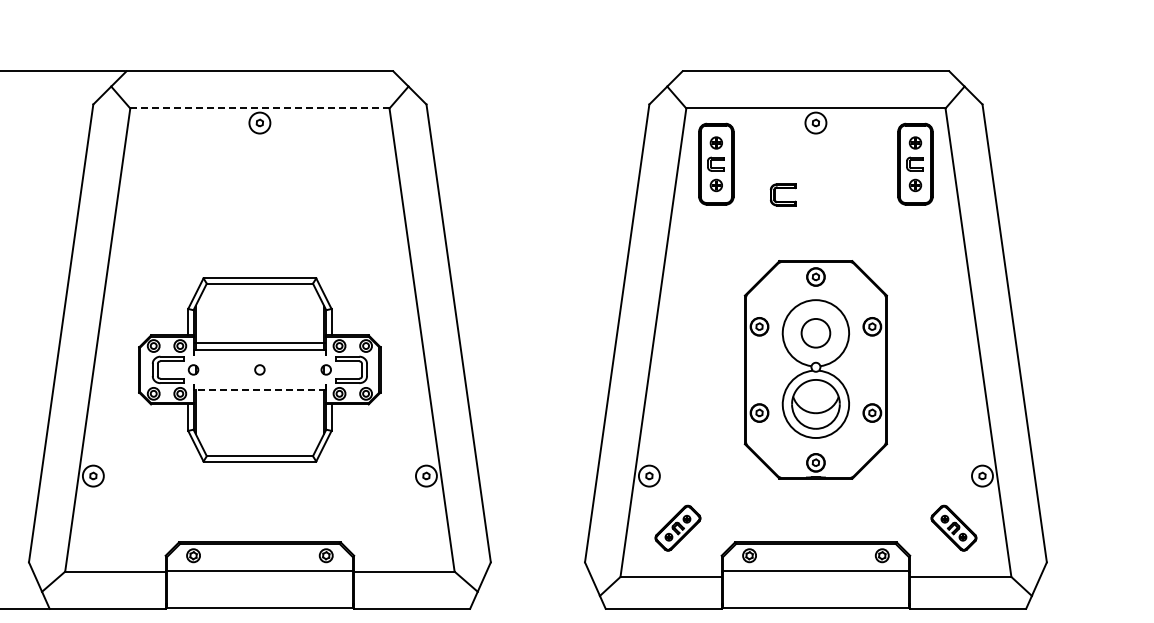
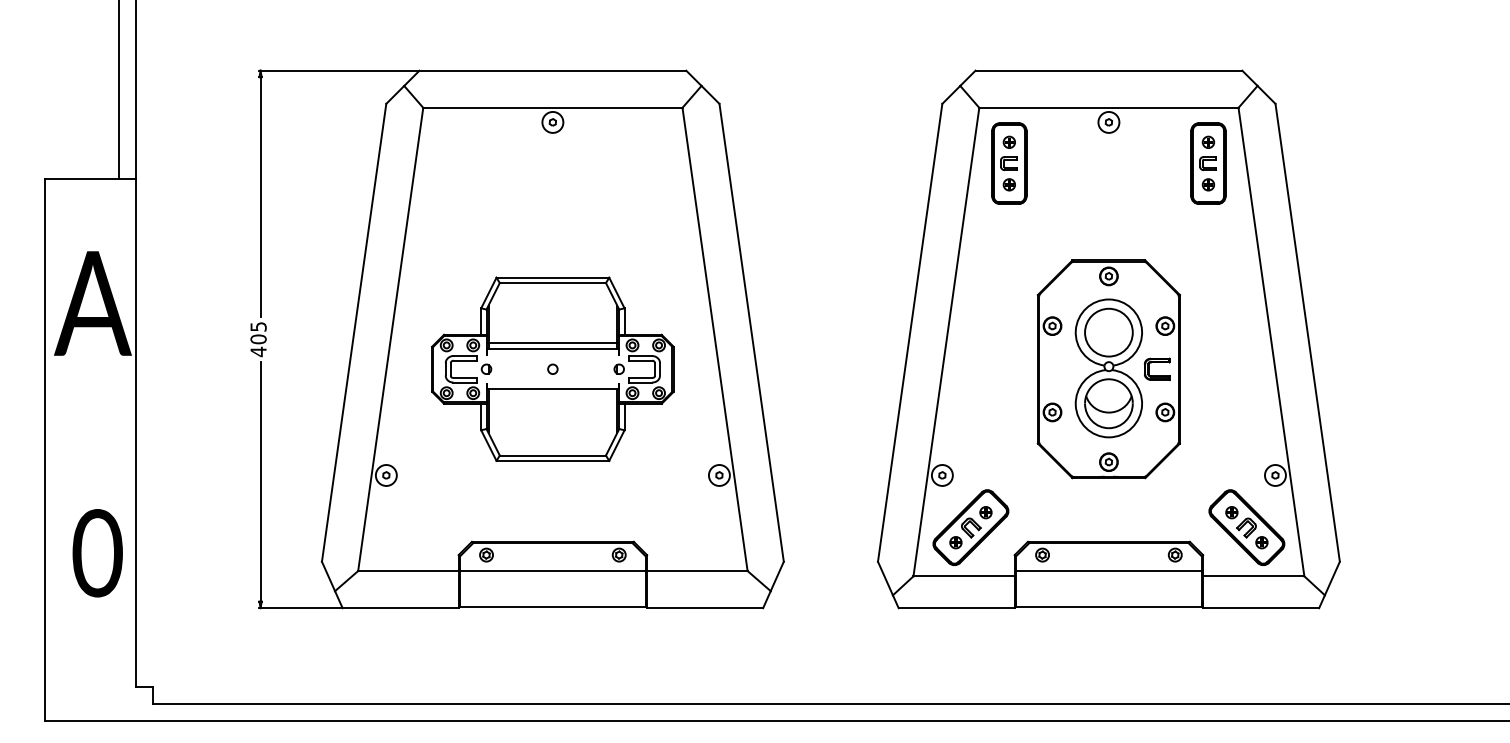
line: (259, 108) -> (552, 107), dashed -> solid
part: (783, 194) -> (1157, 368), moved
circle: (815, 333) -> (1108, 332), size x1.67
line: (259, 390) -> (552, 389), dashed -> solid
part: (677, 528) -> (970, 527), size x1.67
part: (953, 528) -> (1246, 527), size x1.67

